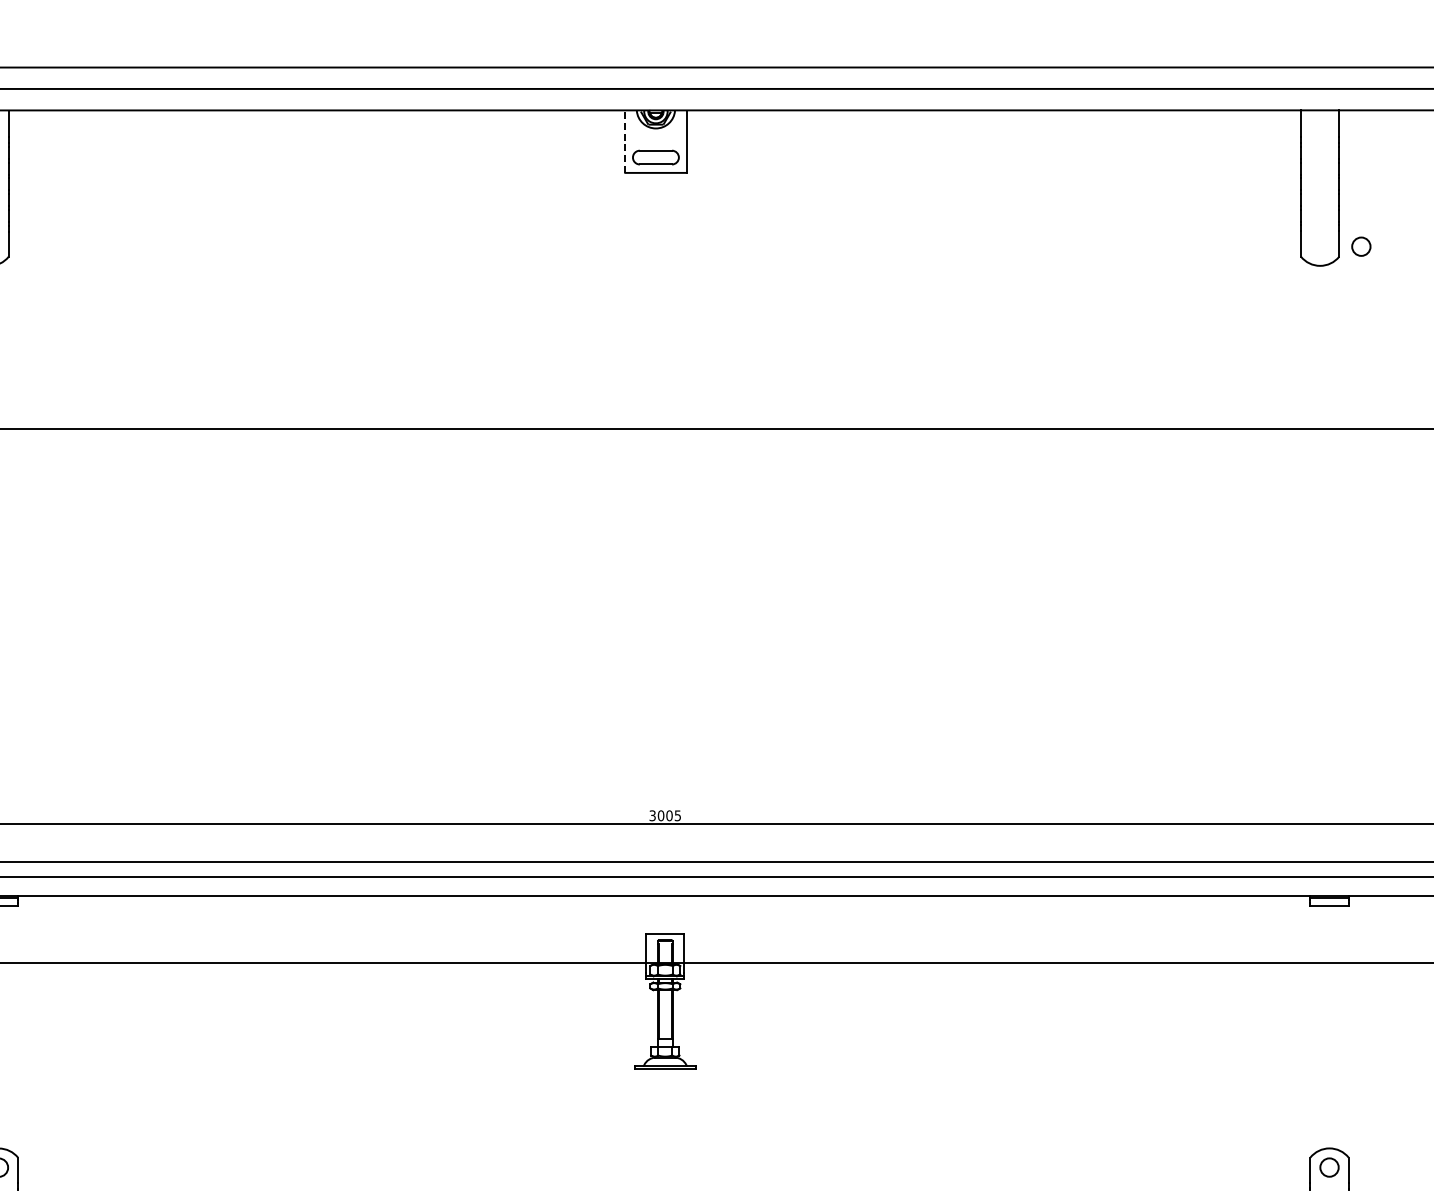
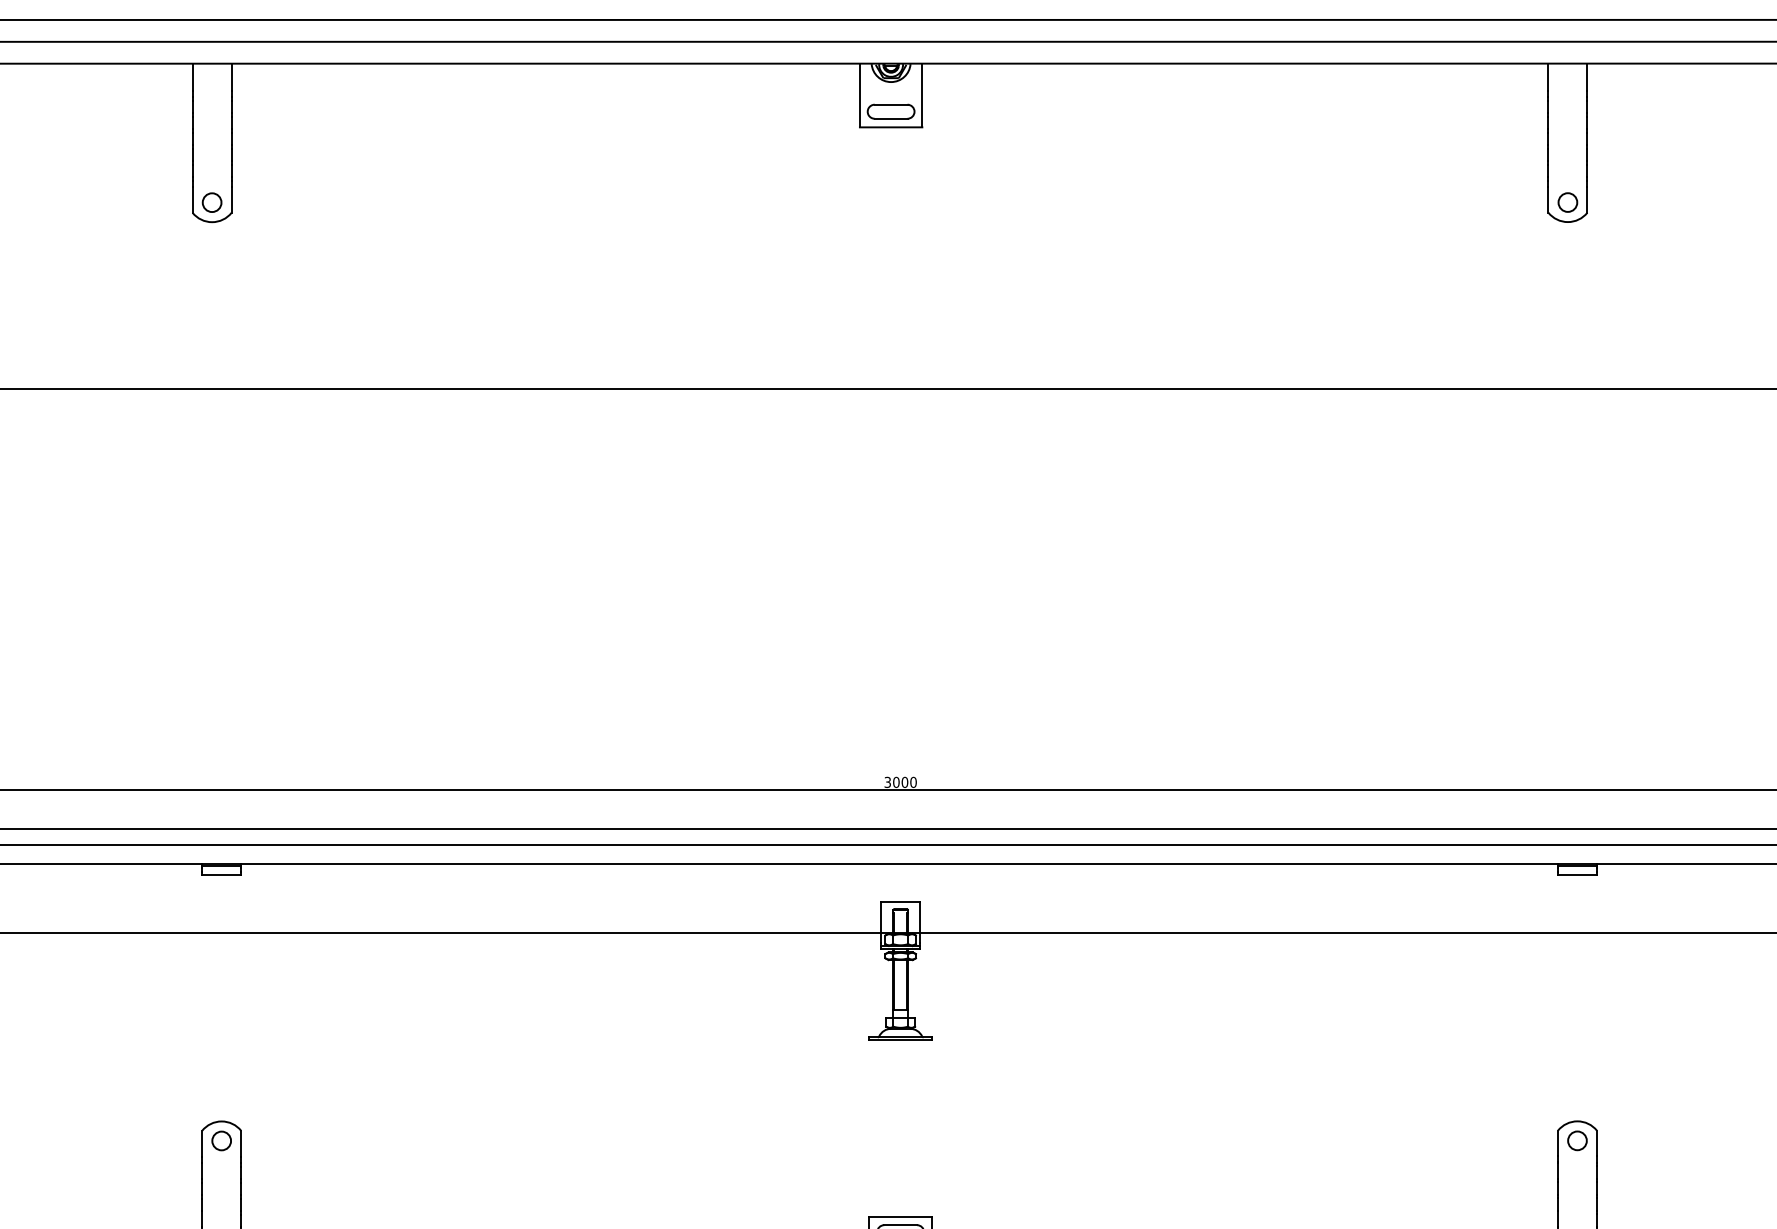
line: (624, 141) -> (859, 95), dashed -> solid
circle: (1360, 246) -> (1567, 202), moved
text: (677, 814) -> (913, 781), 3005 -> 3000

